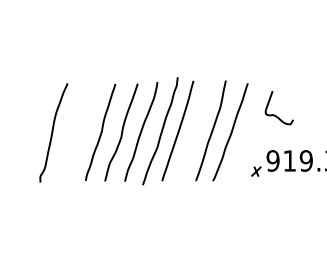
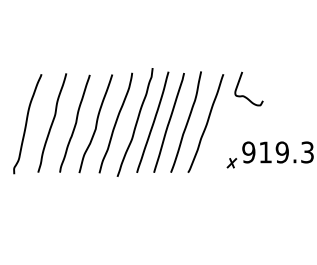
curve: (274, 114) -> (244, 95), moved
curve: (77, 131) -> (51, 122), added
line: (193, 131) -> (168, 122), added

